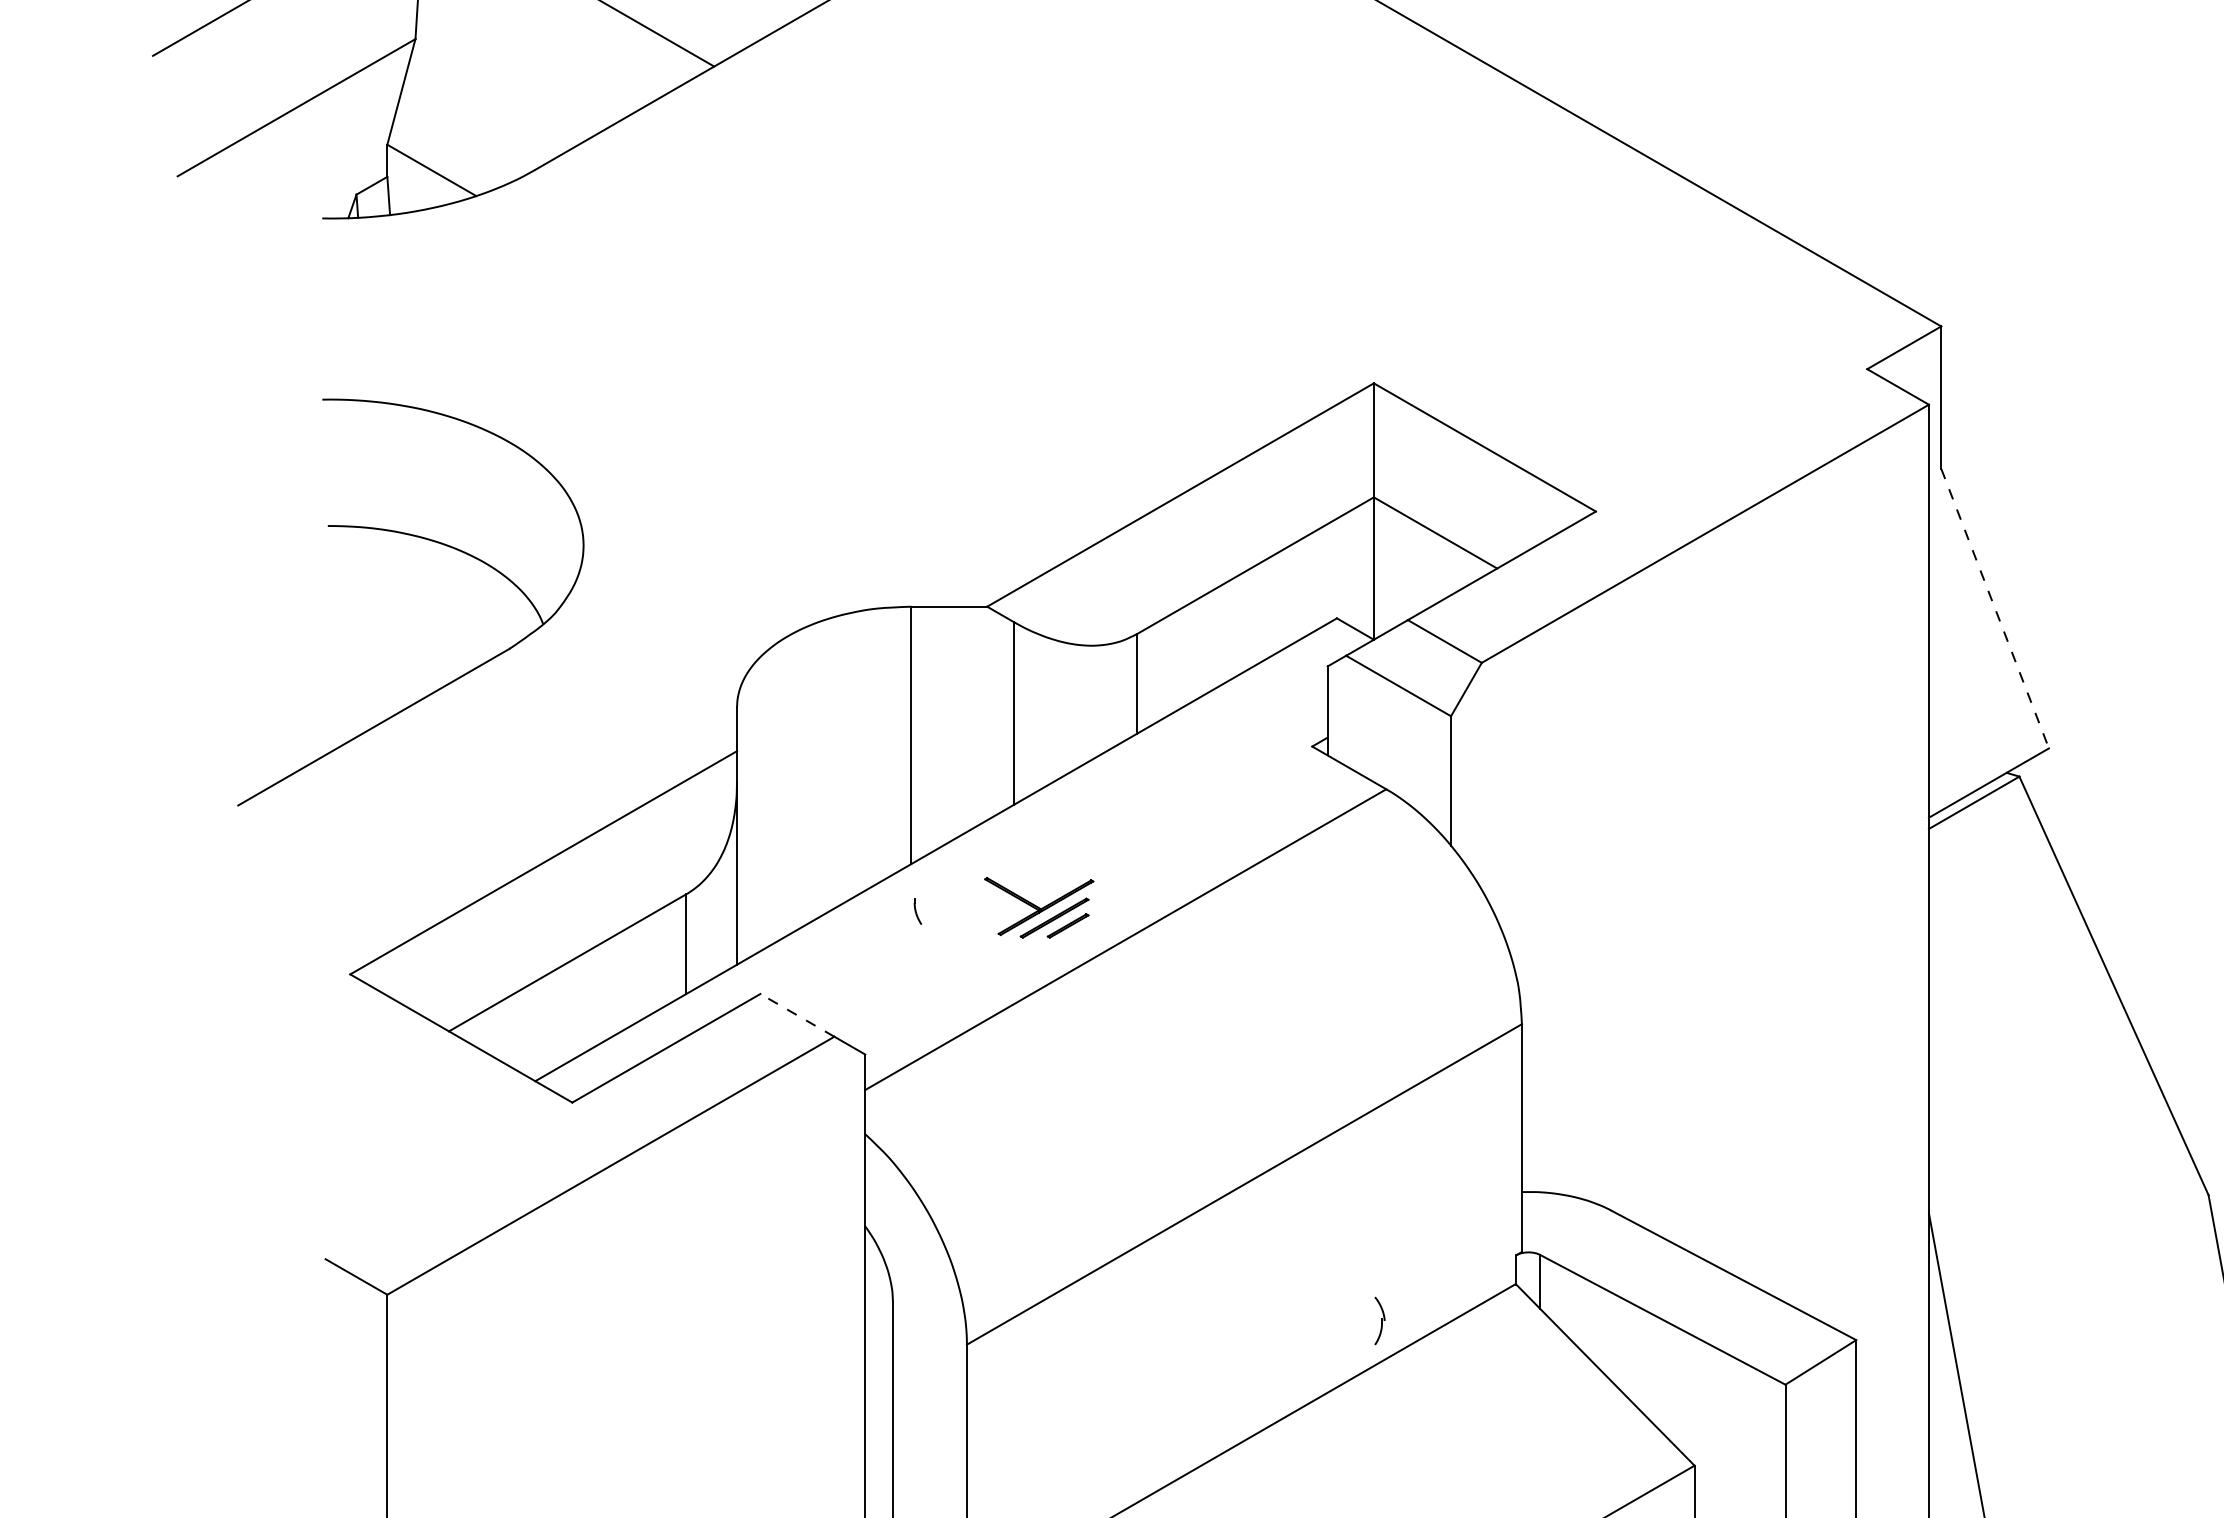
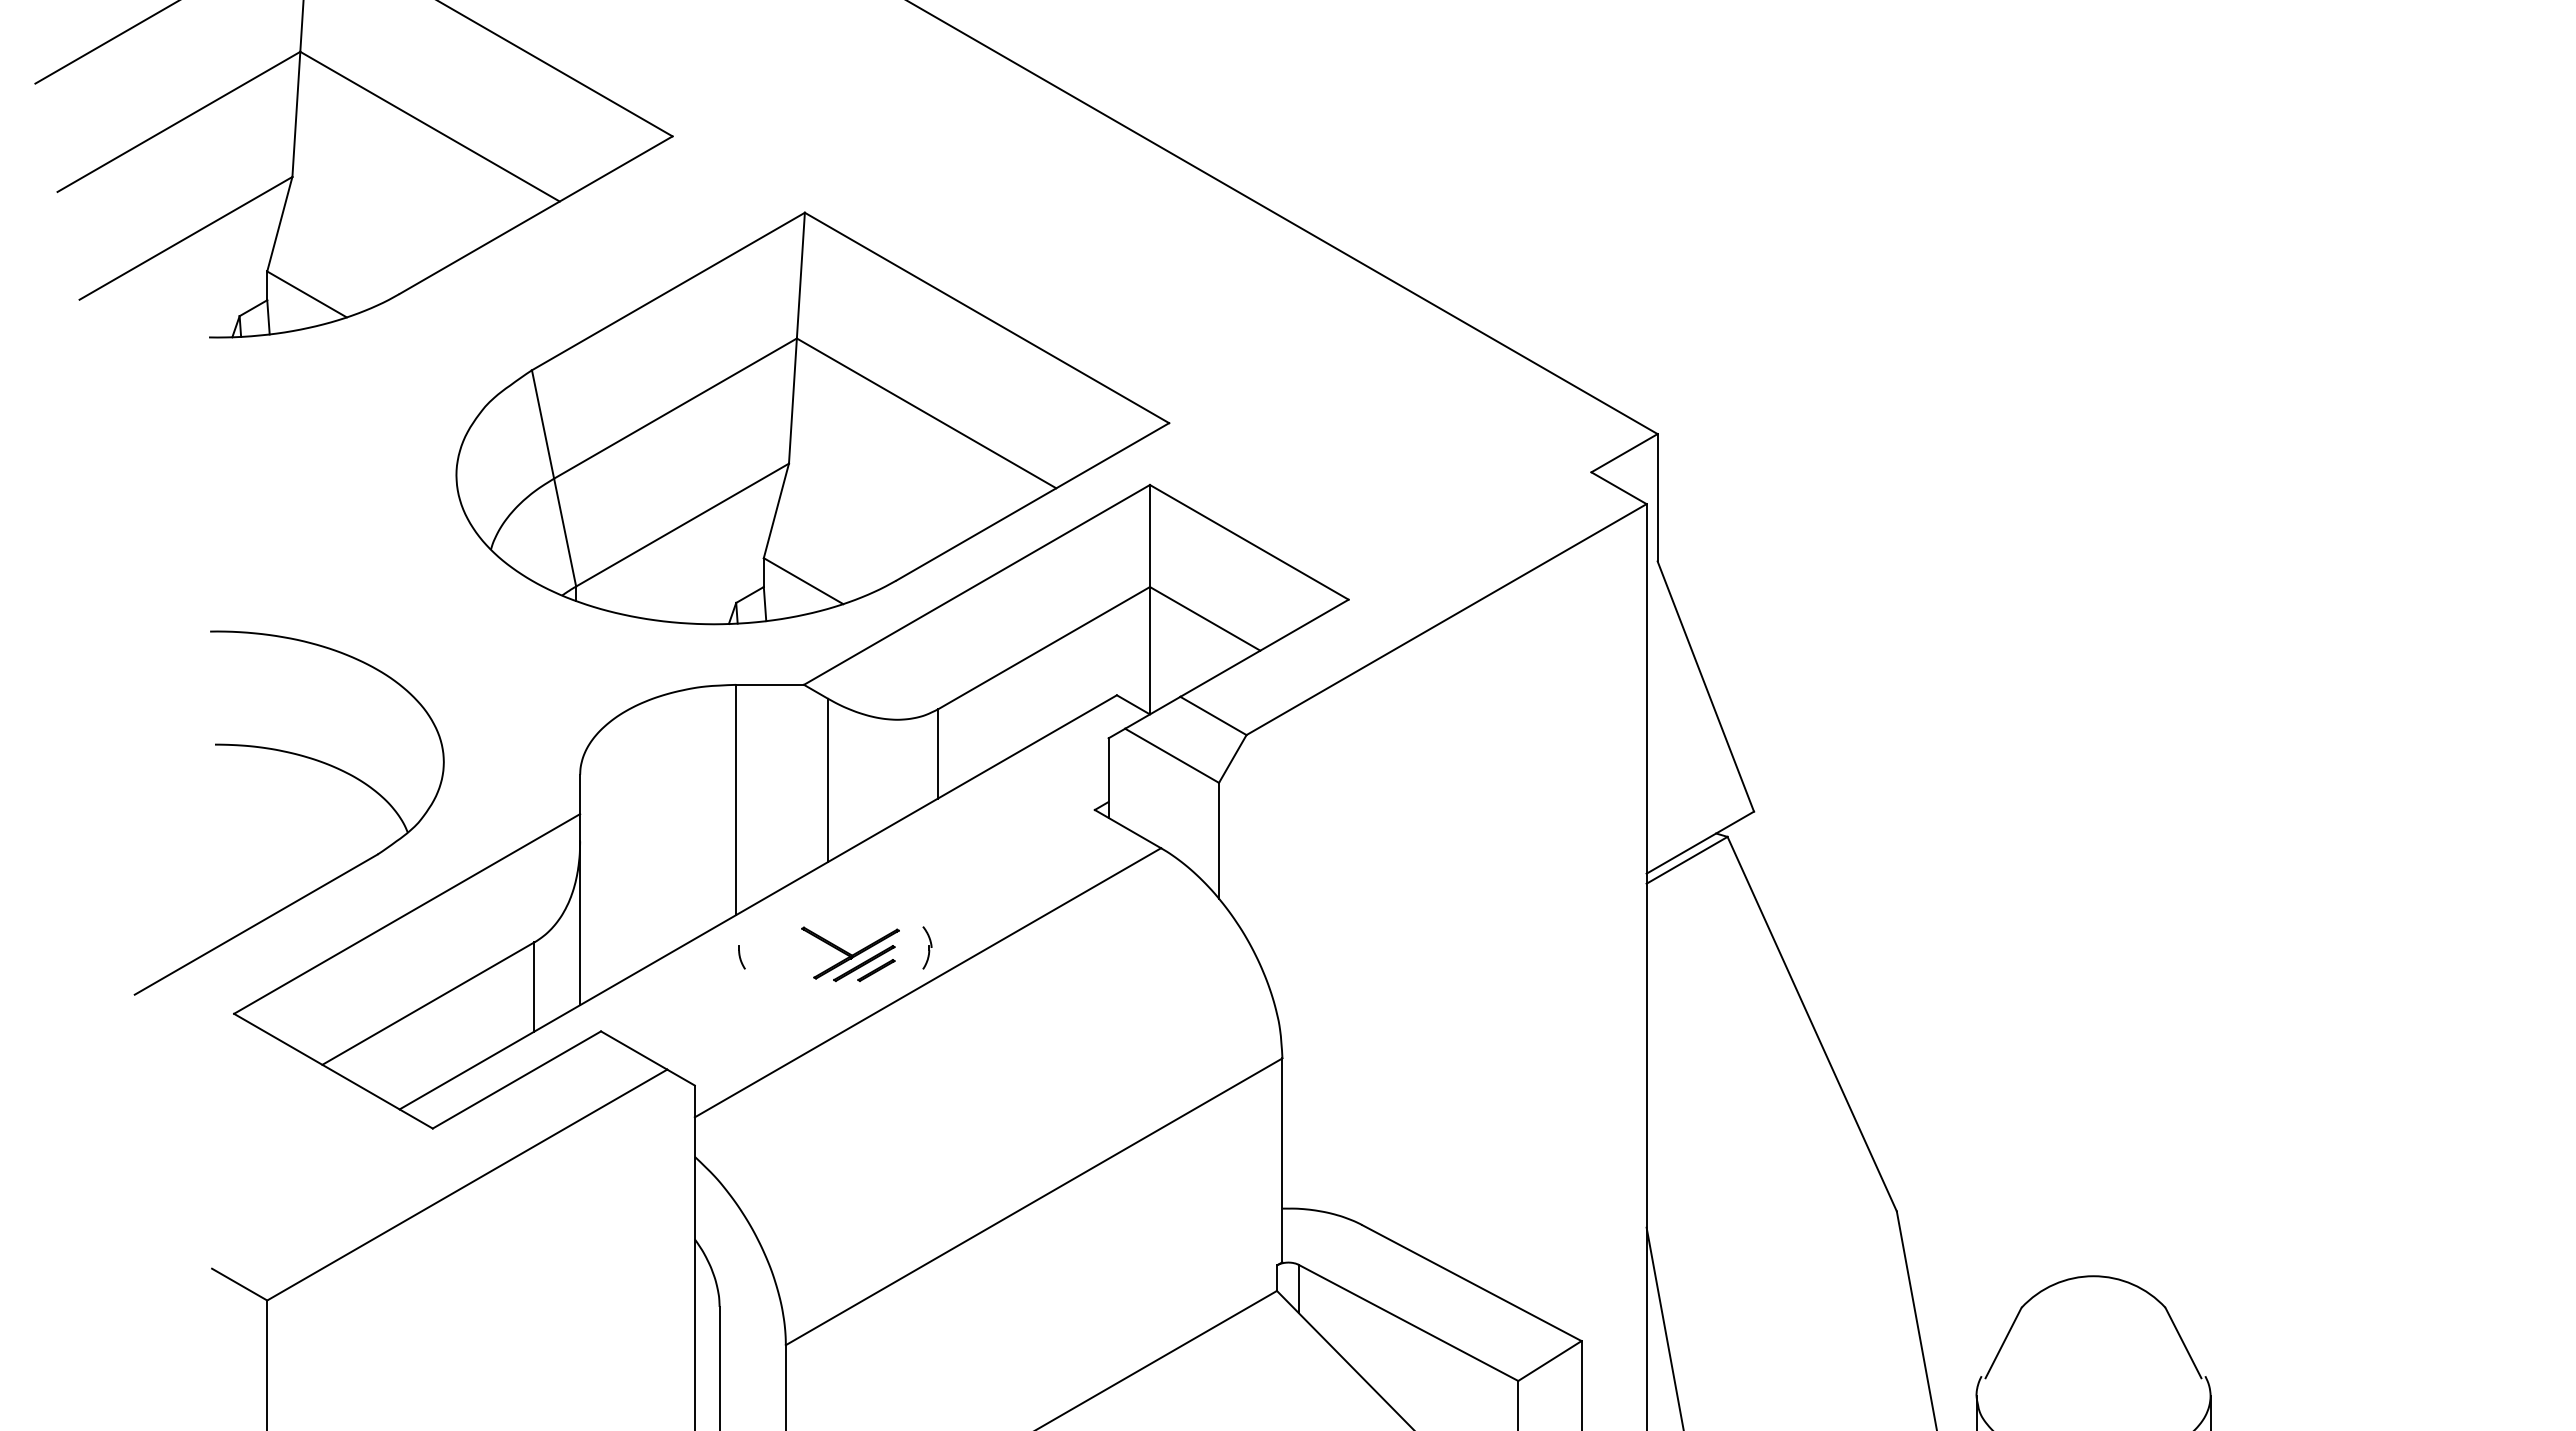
part: (996, 309) -> (812, 418), added
part: (426, 540) -> (303, 757), moved
line: (1995, 609) -> (1706, 687), dashed -> solid
line: (796, 1015) -> (633, 1050), dashed -> solid
part: (1380, 1320) -> (927, 947), moved

